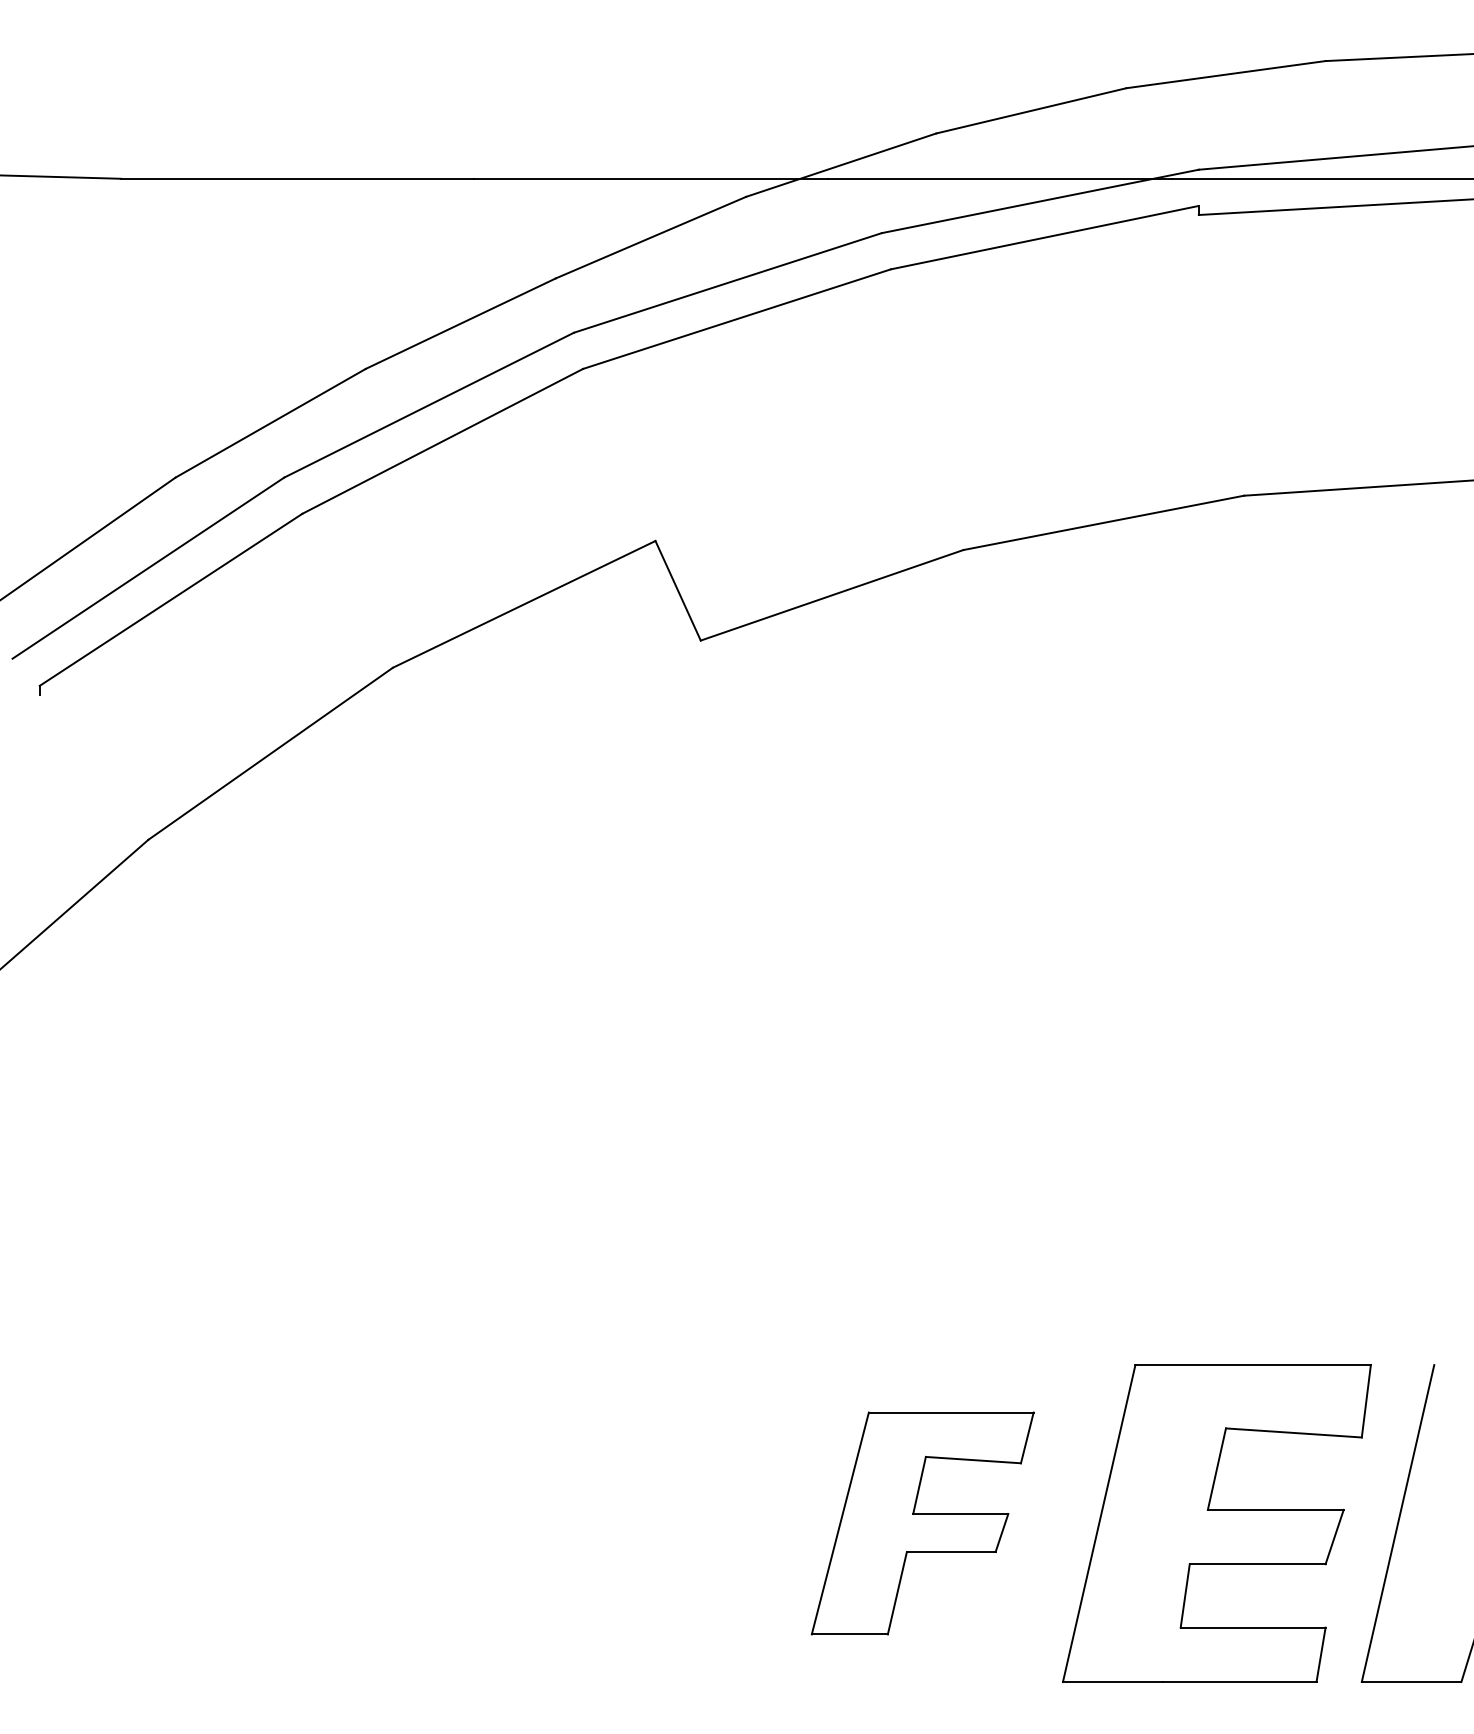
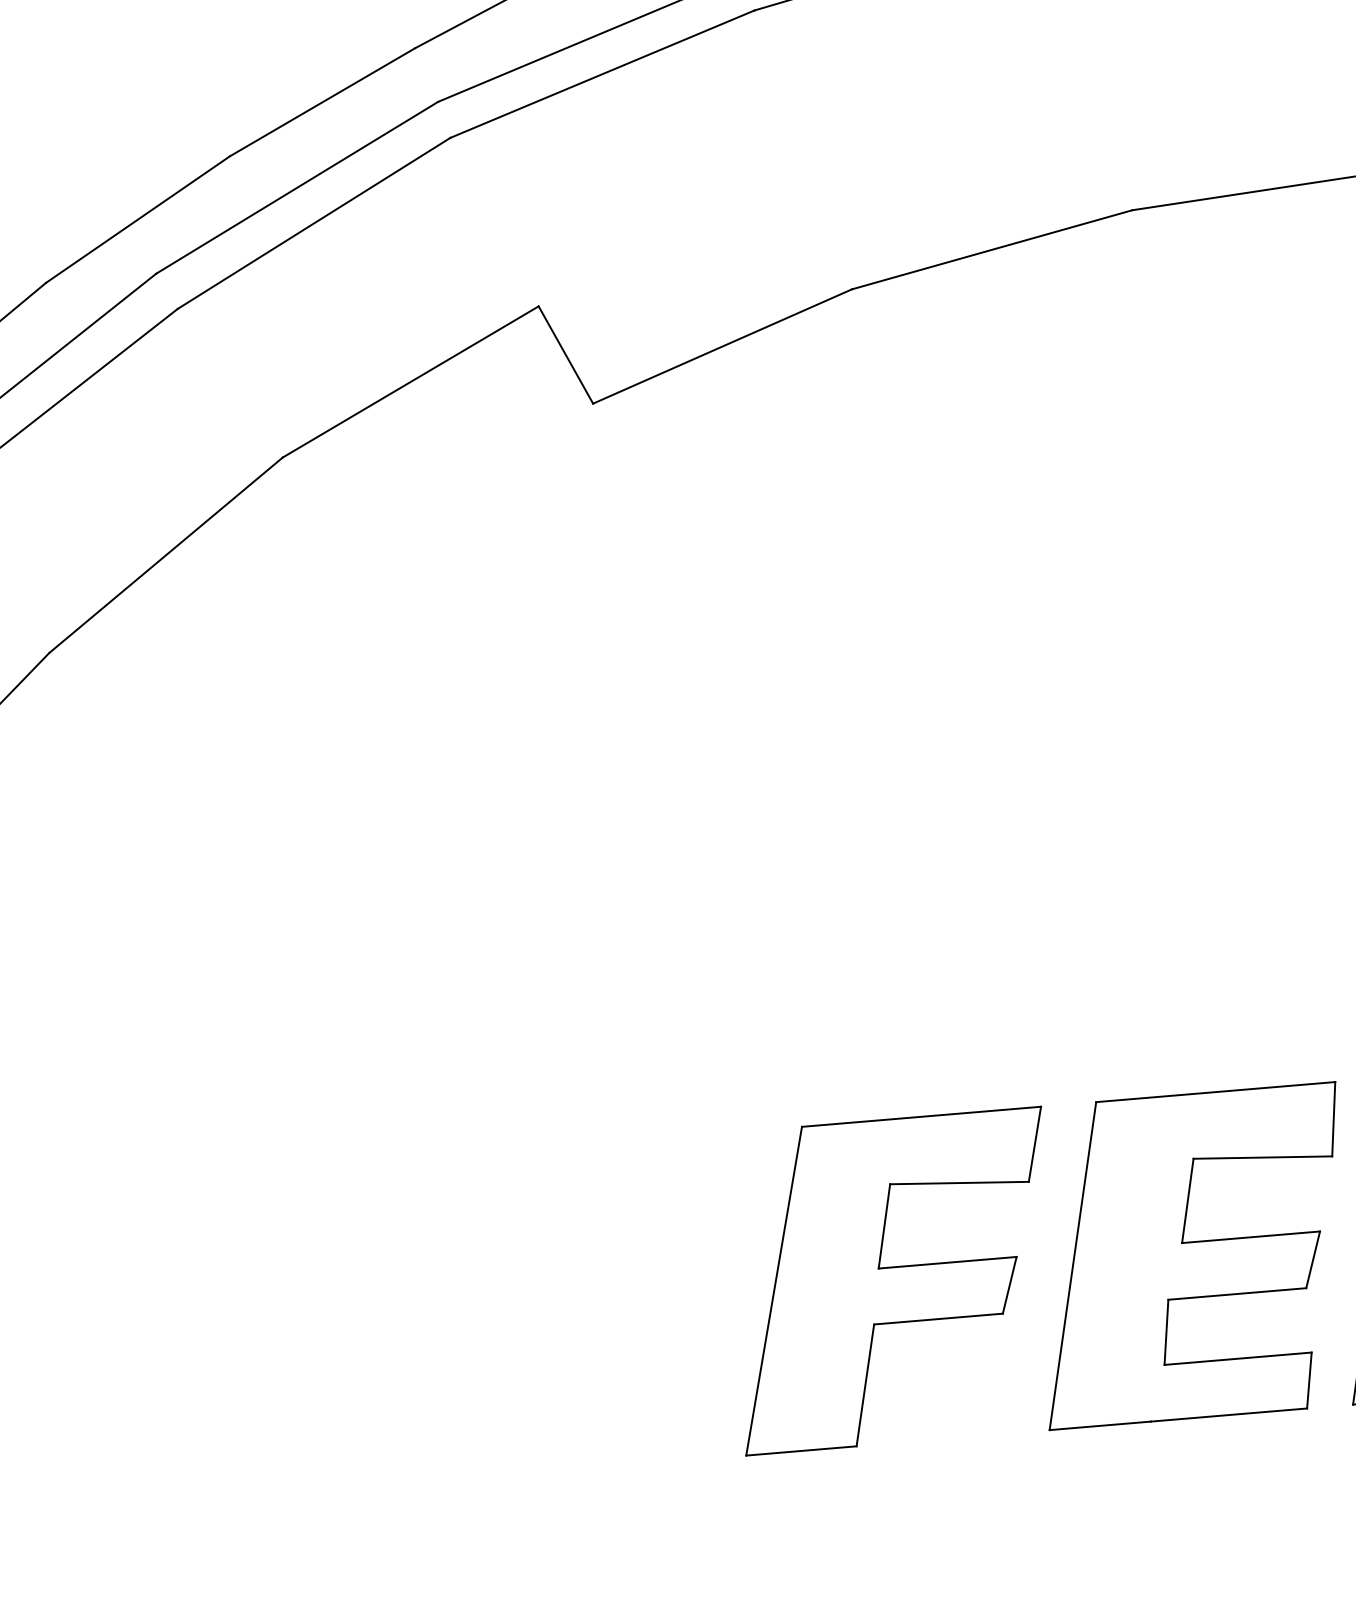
part: (922, 1523) -> (893, 1281), size x1.43

